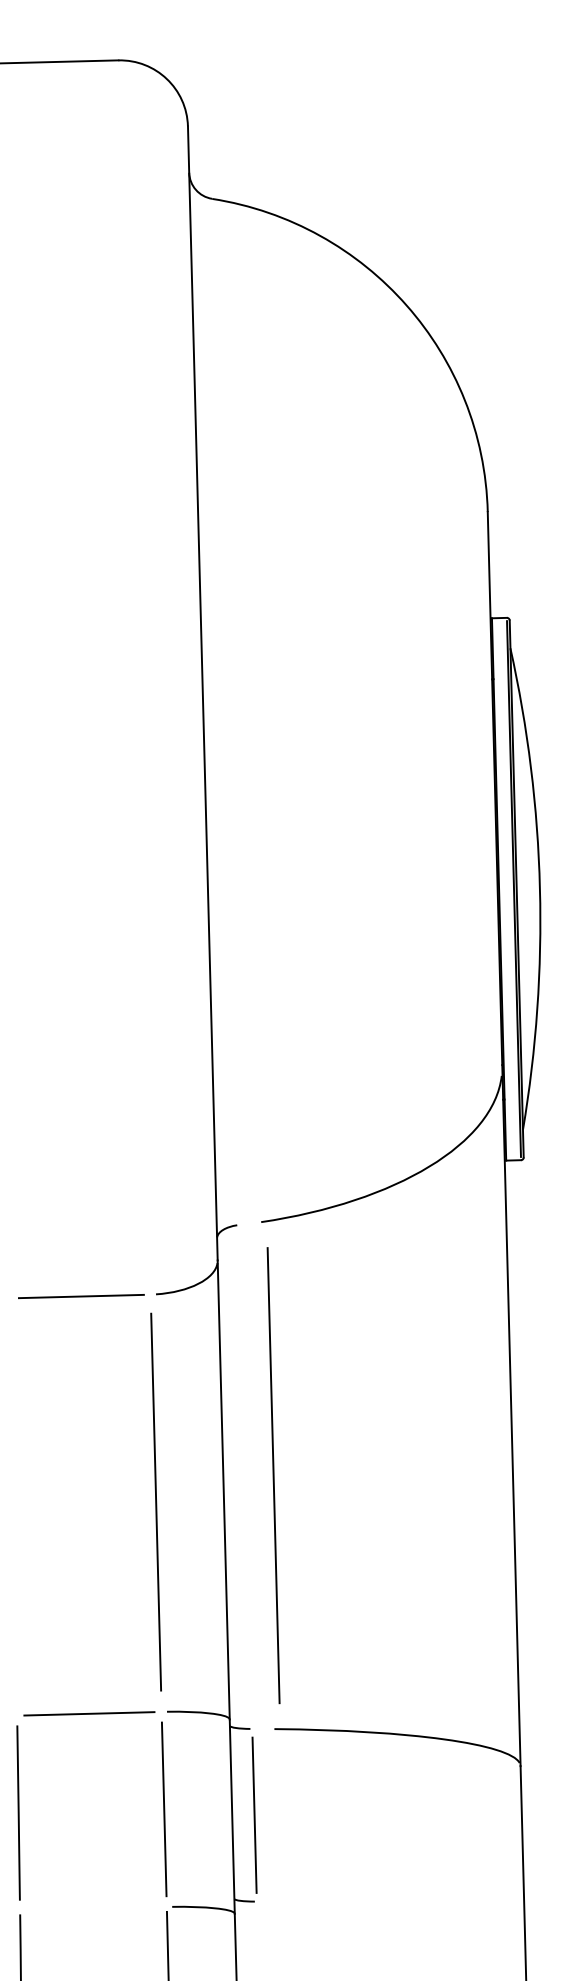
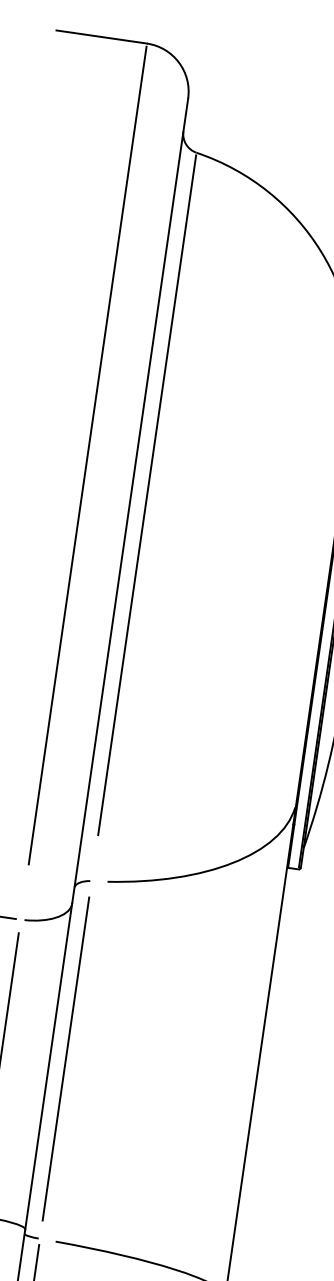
line: (133, 640) -> (87, 455), added
line: (224, 681) -> (146, 495), added
line: (273, 1475) -> (65, 1058), moved

